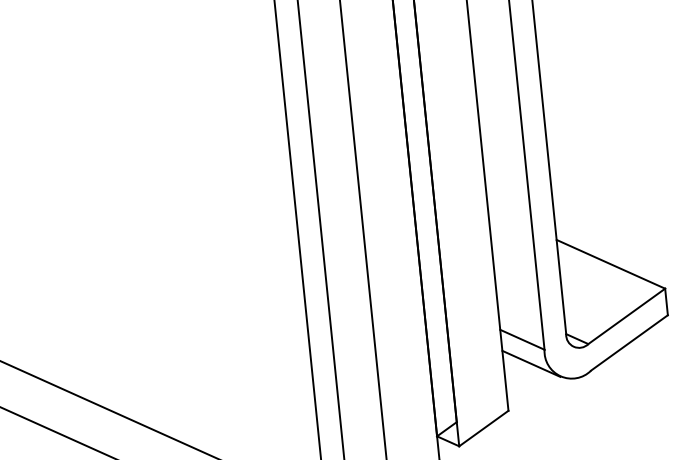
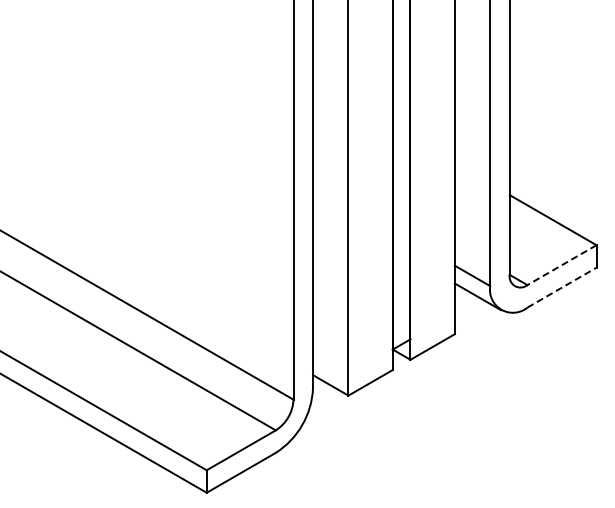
line: (626, 316) -> (561, 265), solid -> dashed
line: (628, 342) -> (561, 287), solid -> dashed

